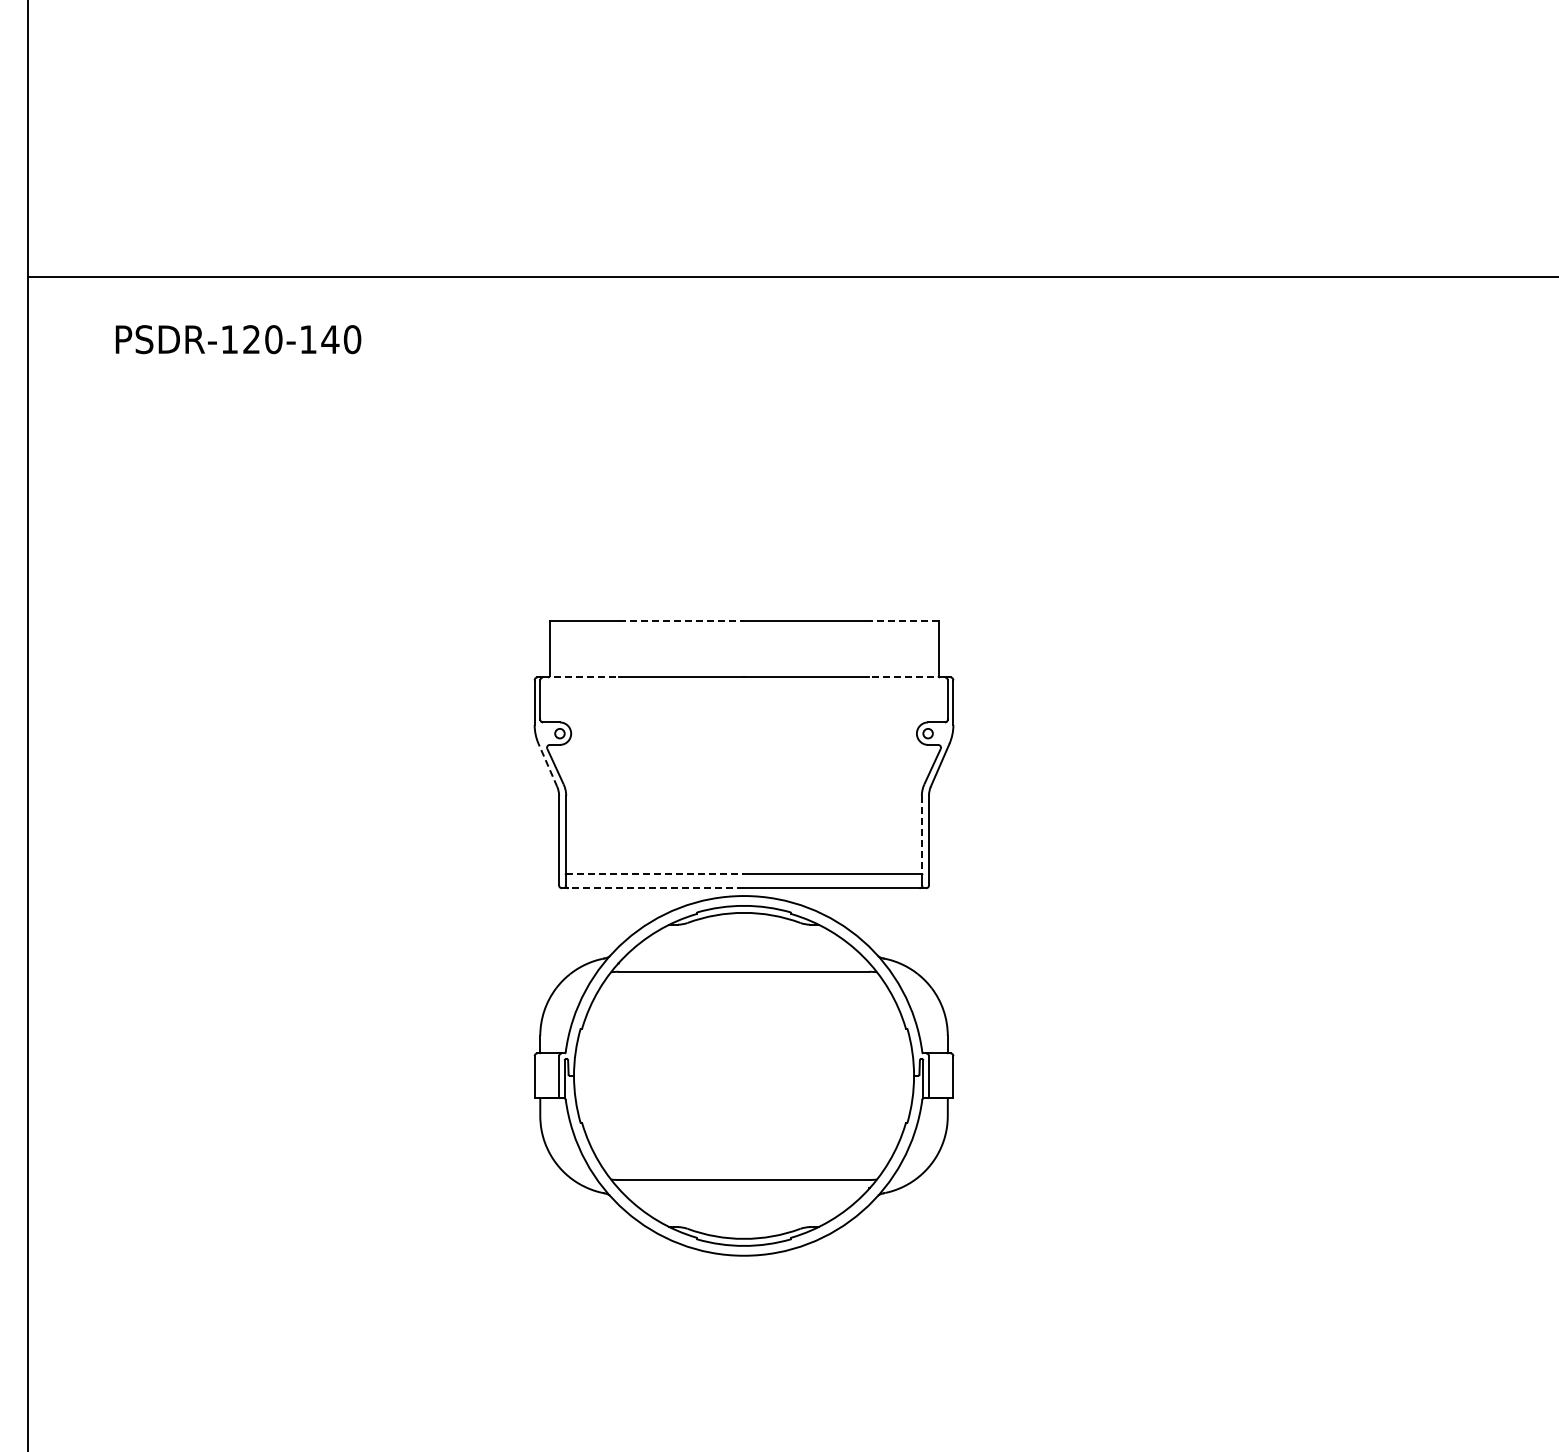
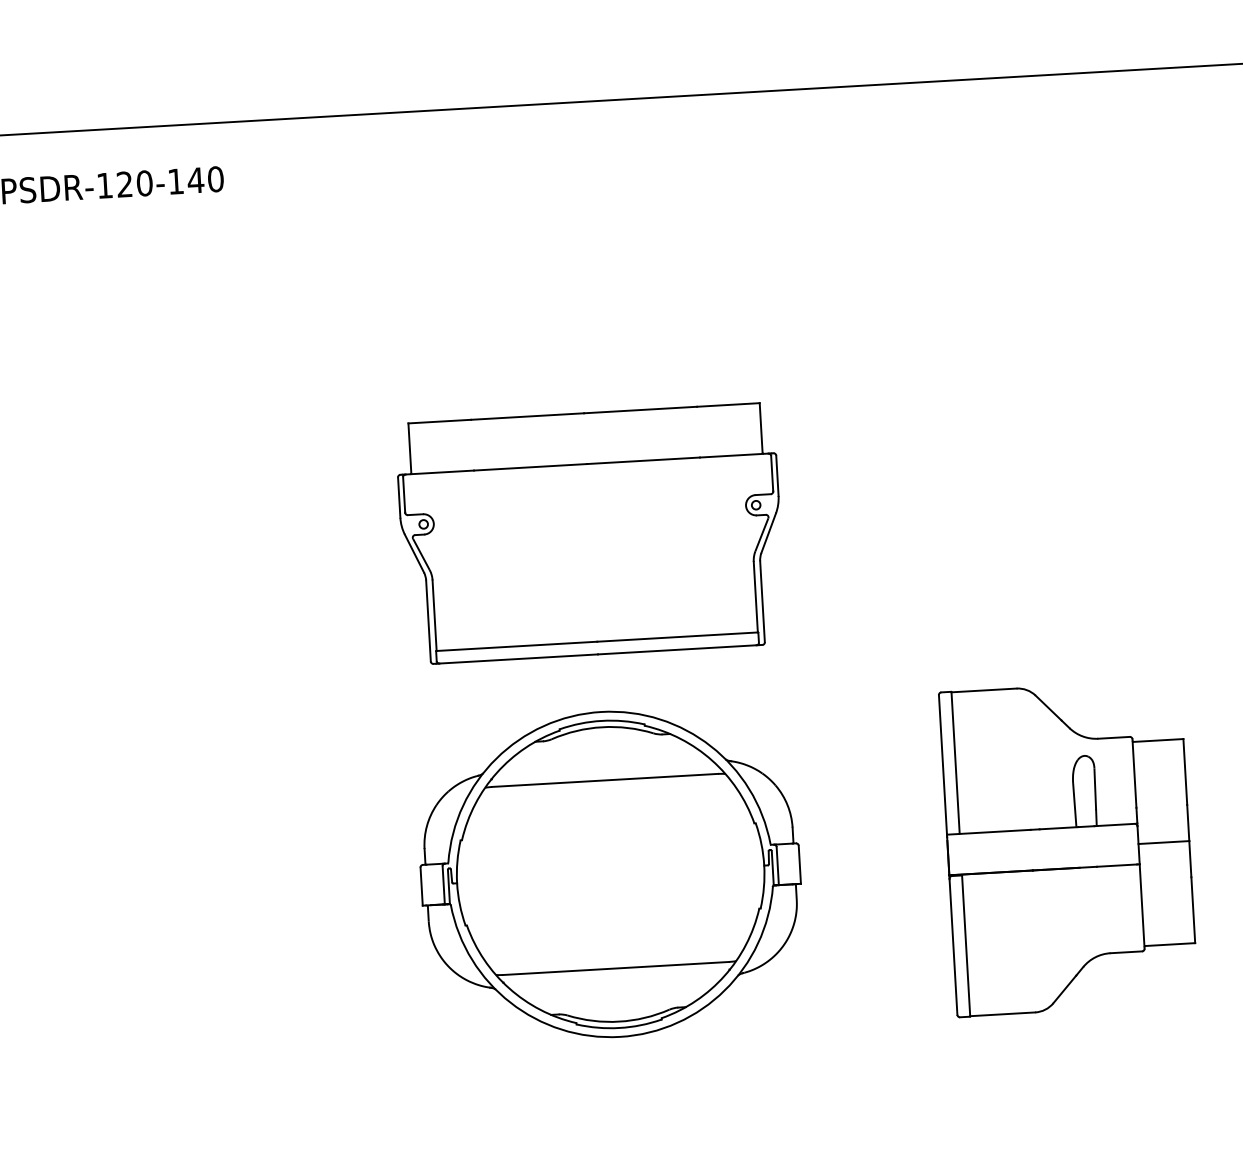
line: (681, 621) -> (527, 416), dashed -> solid
line: (903, 621) -> (728, 405), dashed -> solid
line: (581, 677) -> (440, 472), dashed -> solid
line: (907, 677) -> (734, 455), dashed -> solid
line: (547, 764) -> (414, 552), dashed -> solid
line: (921, 835) -> (755, 597), dashed -> solid
line: (655, 874) -> (517, 646), dashed -> solid
line: (656, 888) -> (518, 659), dashed -> solid
part: (743, 1075) -> (610, 874), moved
part: (1250, 1131) -> (1068, 847), added

